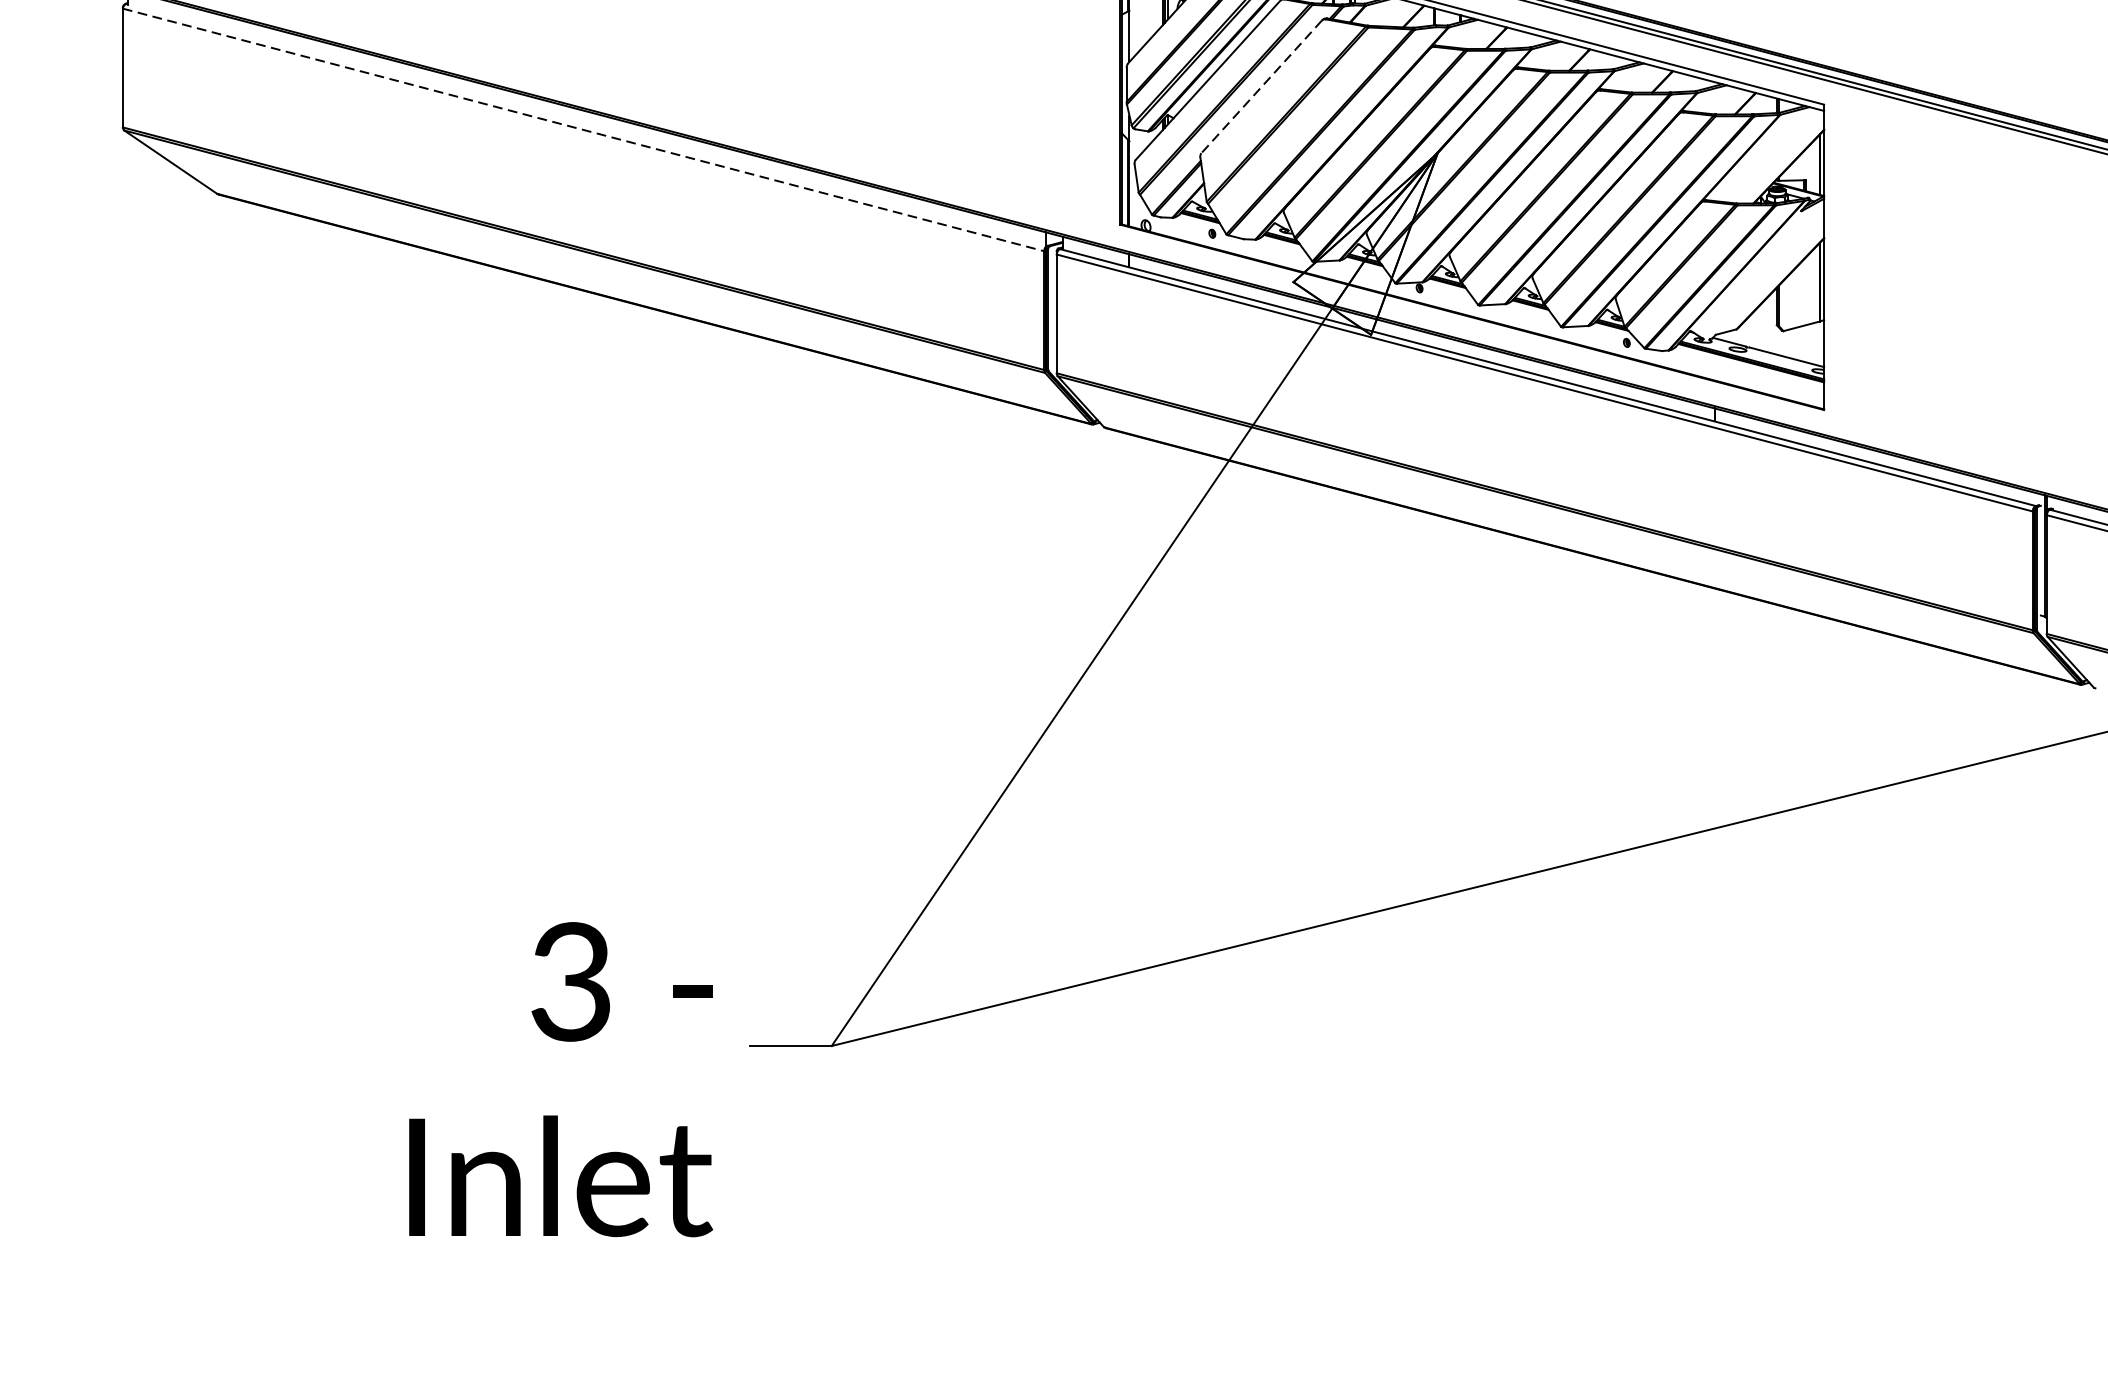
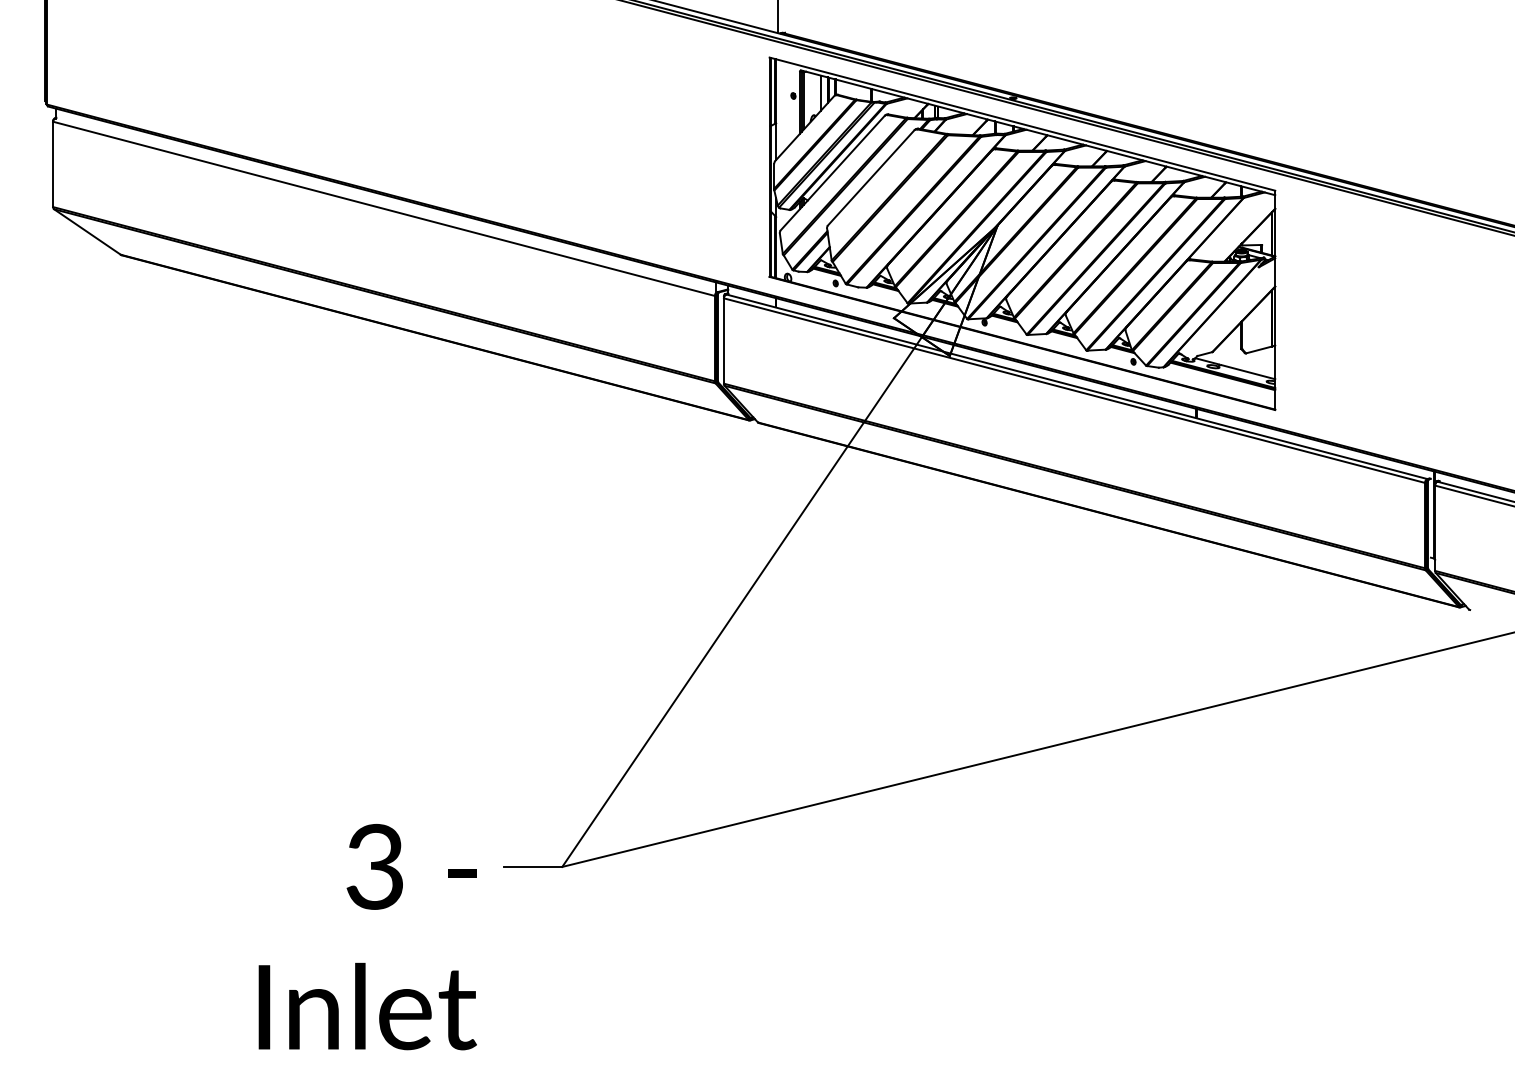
line: (1260, 87) -> (870, 178), dashed -> solid
line: (584, 129) -> (384, 208), dashed -> solid
text: (560, 1080) -> (367, 937), moved

